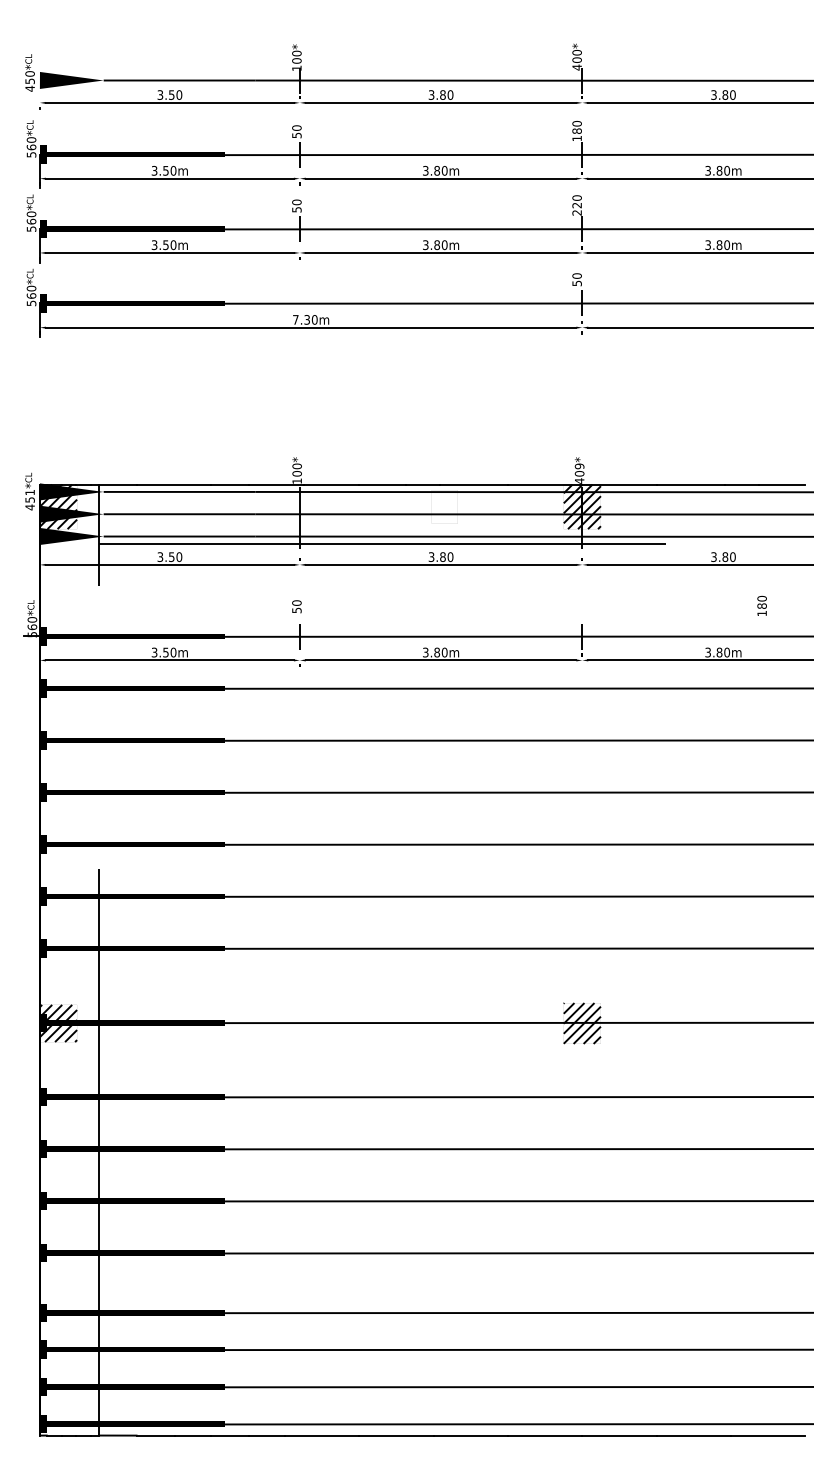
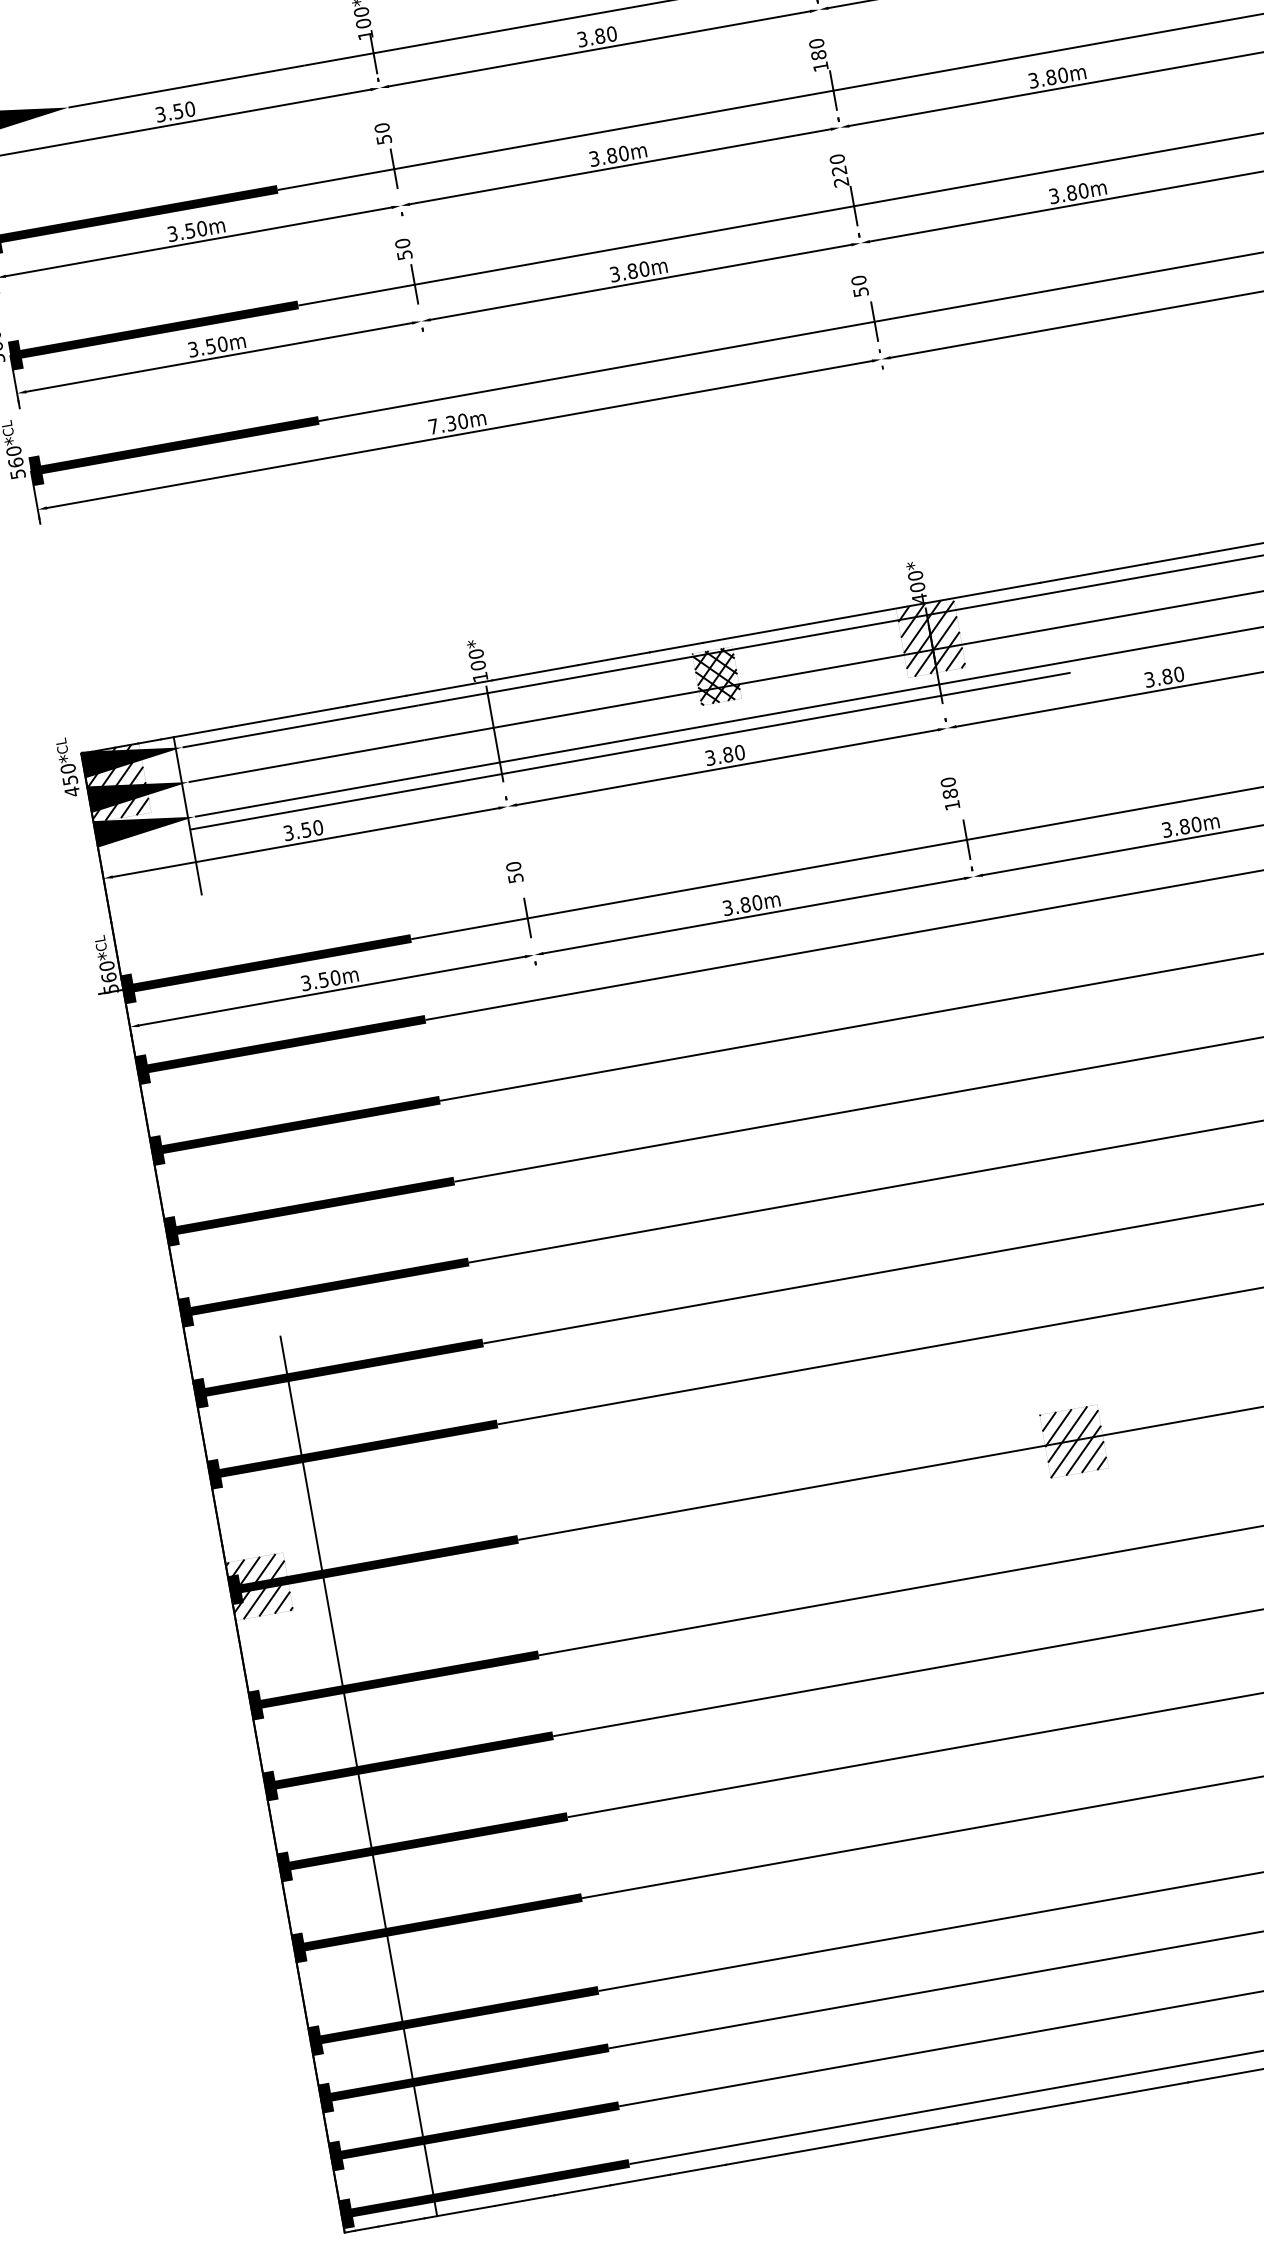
text: (579, 466) -> (915, 576), 409* -> 400*
text: (29, 492) -> (67, 768), 451* -> 450*
hatch: (444, 506) -> (716, 675), added
text: (761, 605) -> (949, 793), moved

